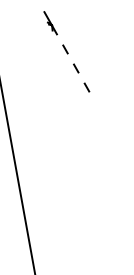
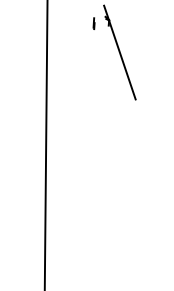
part: (37, 31) -> (93, 23), added
line: (72, 61) -> (122, 60), dashed -> solid

